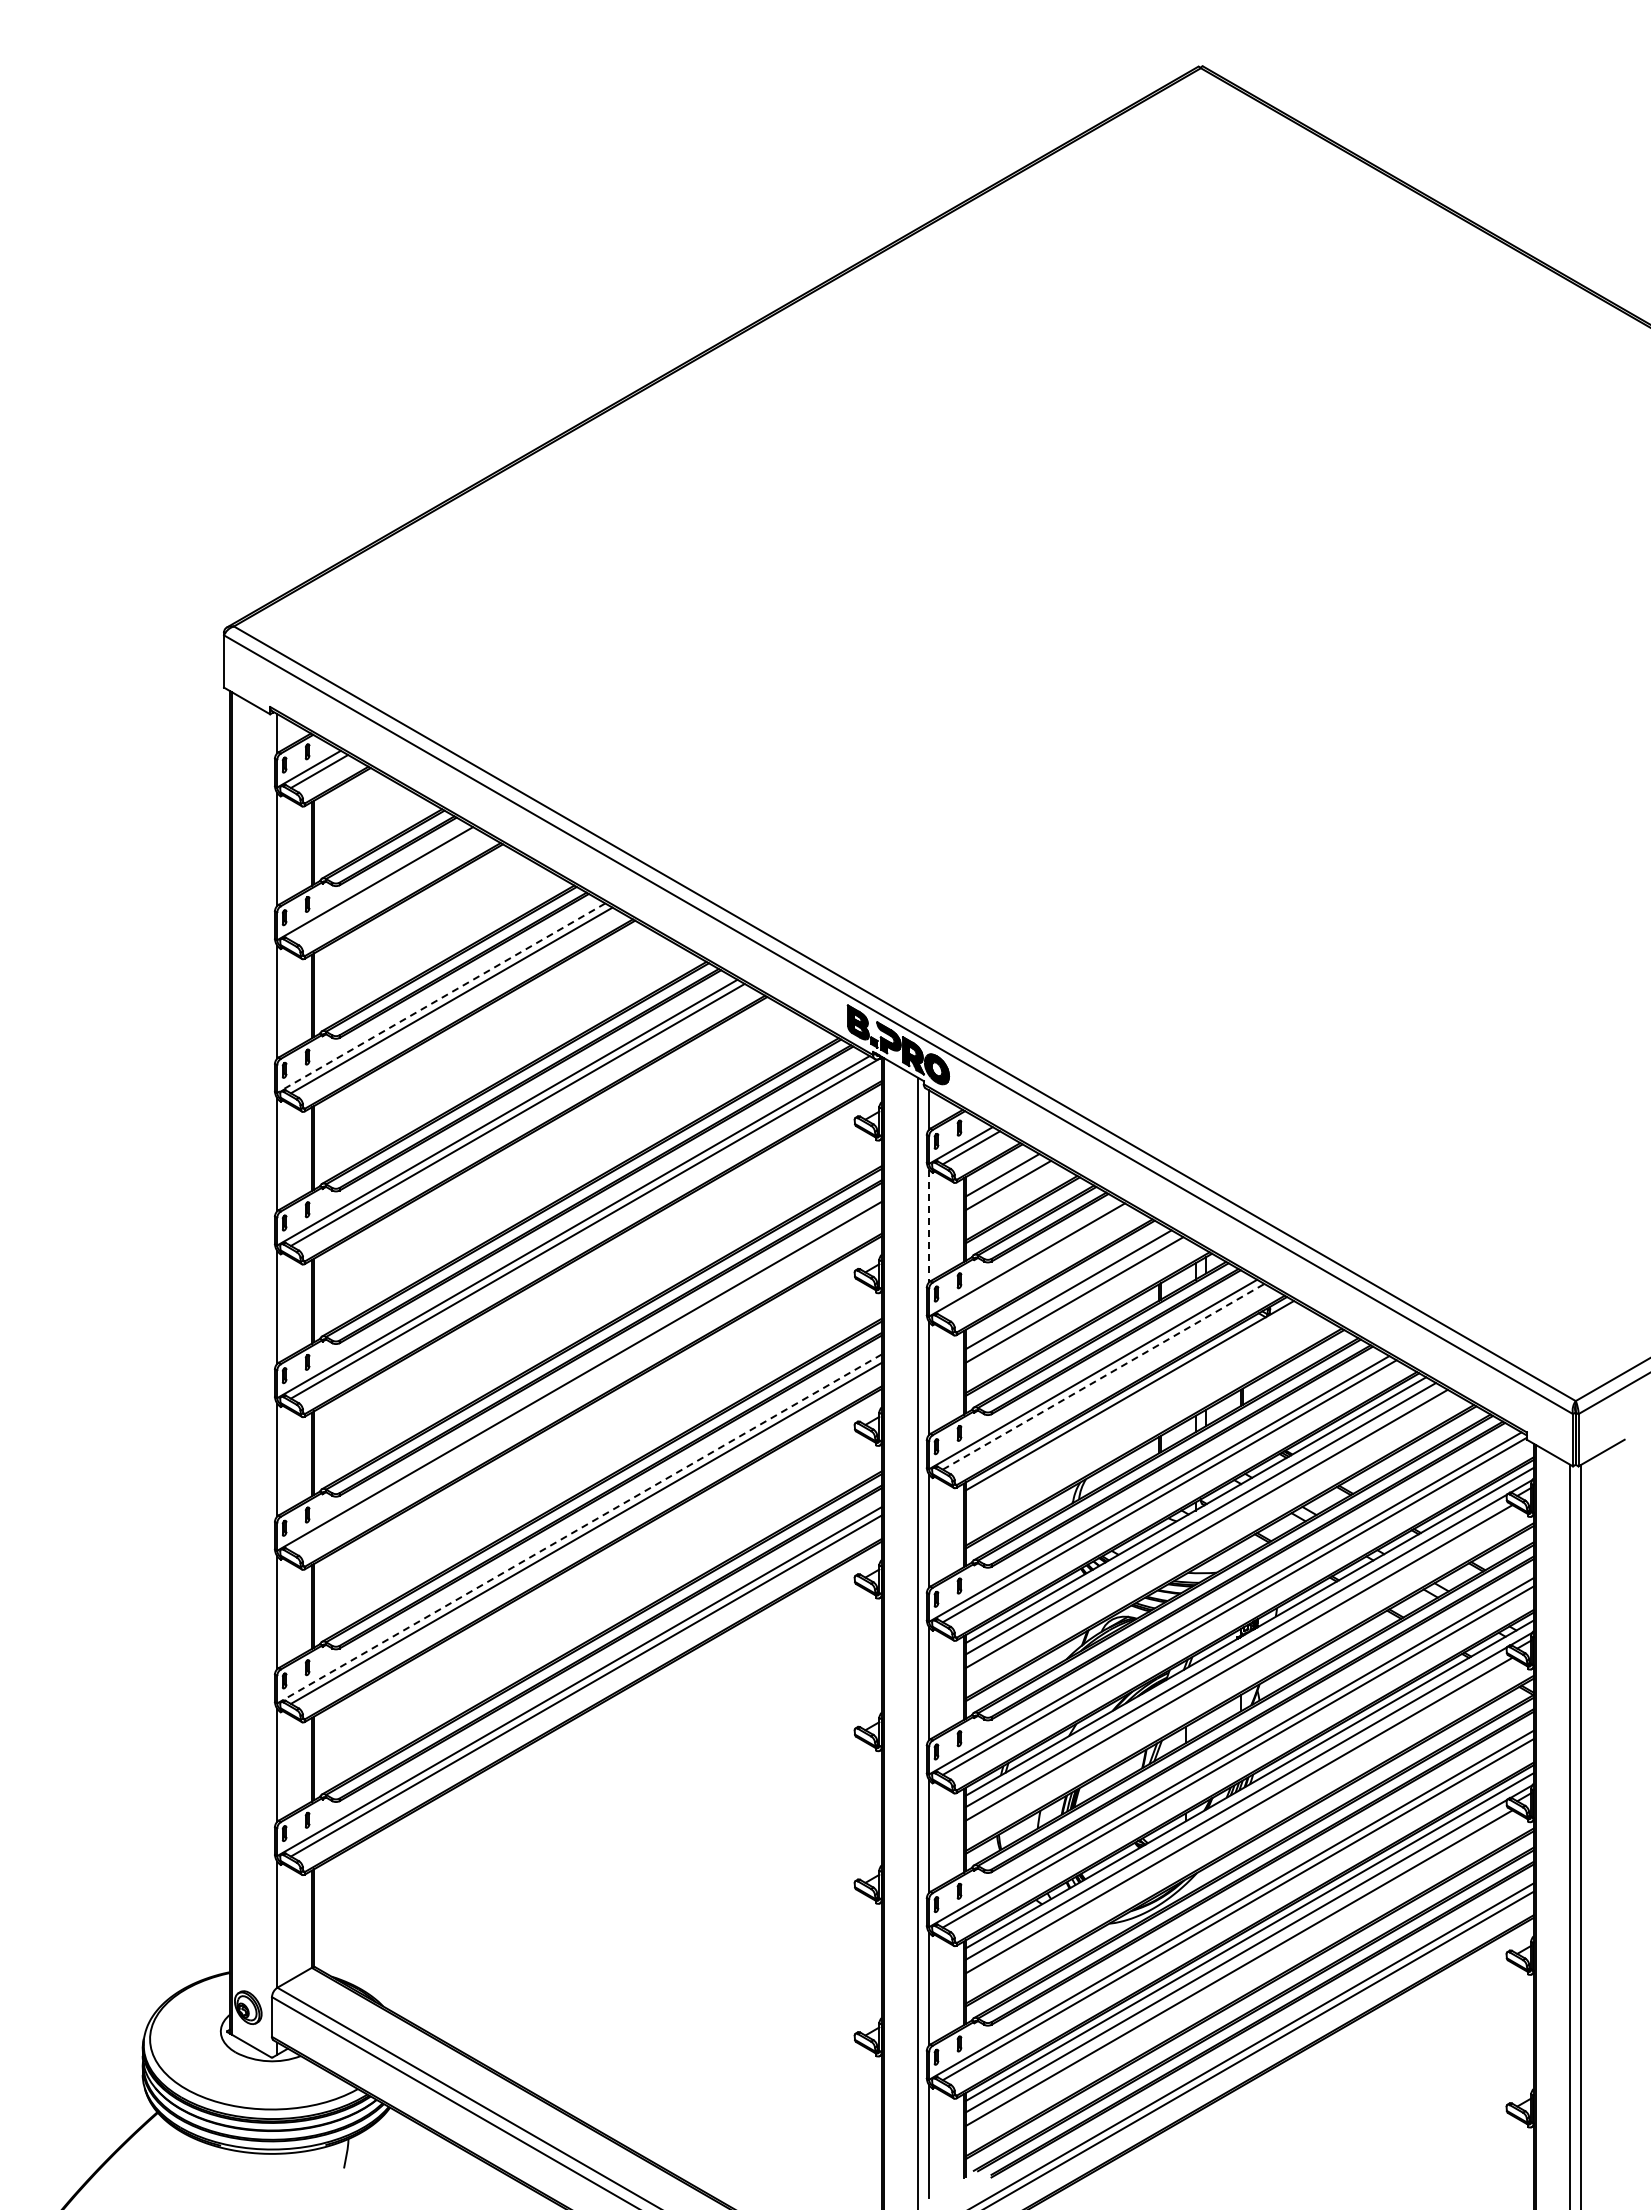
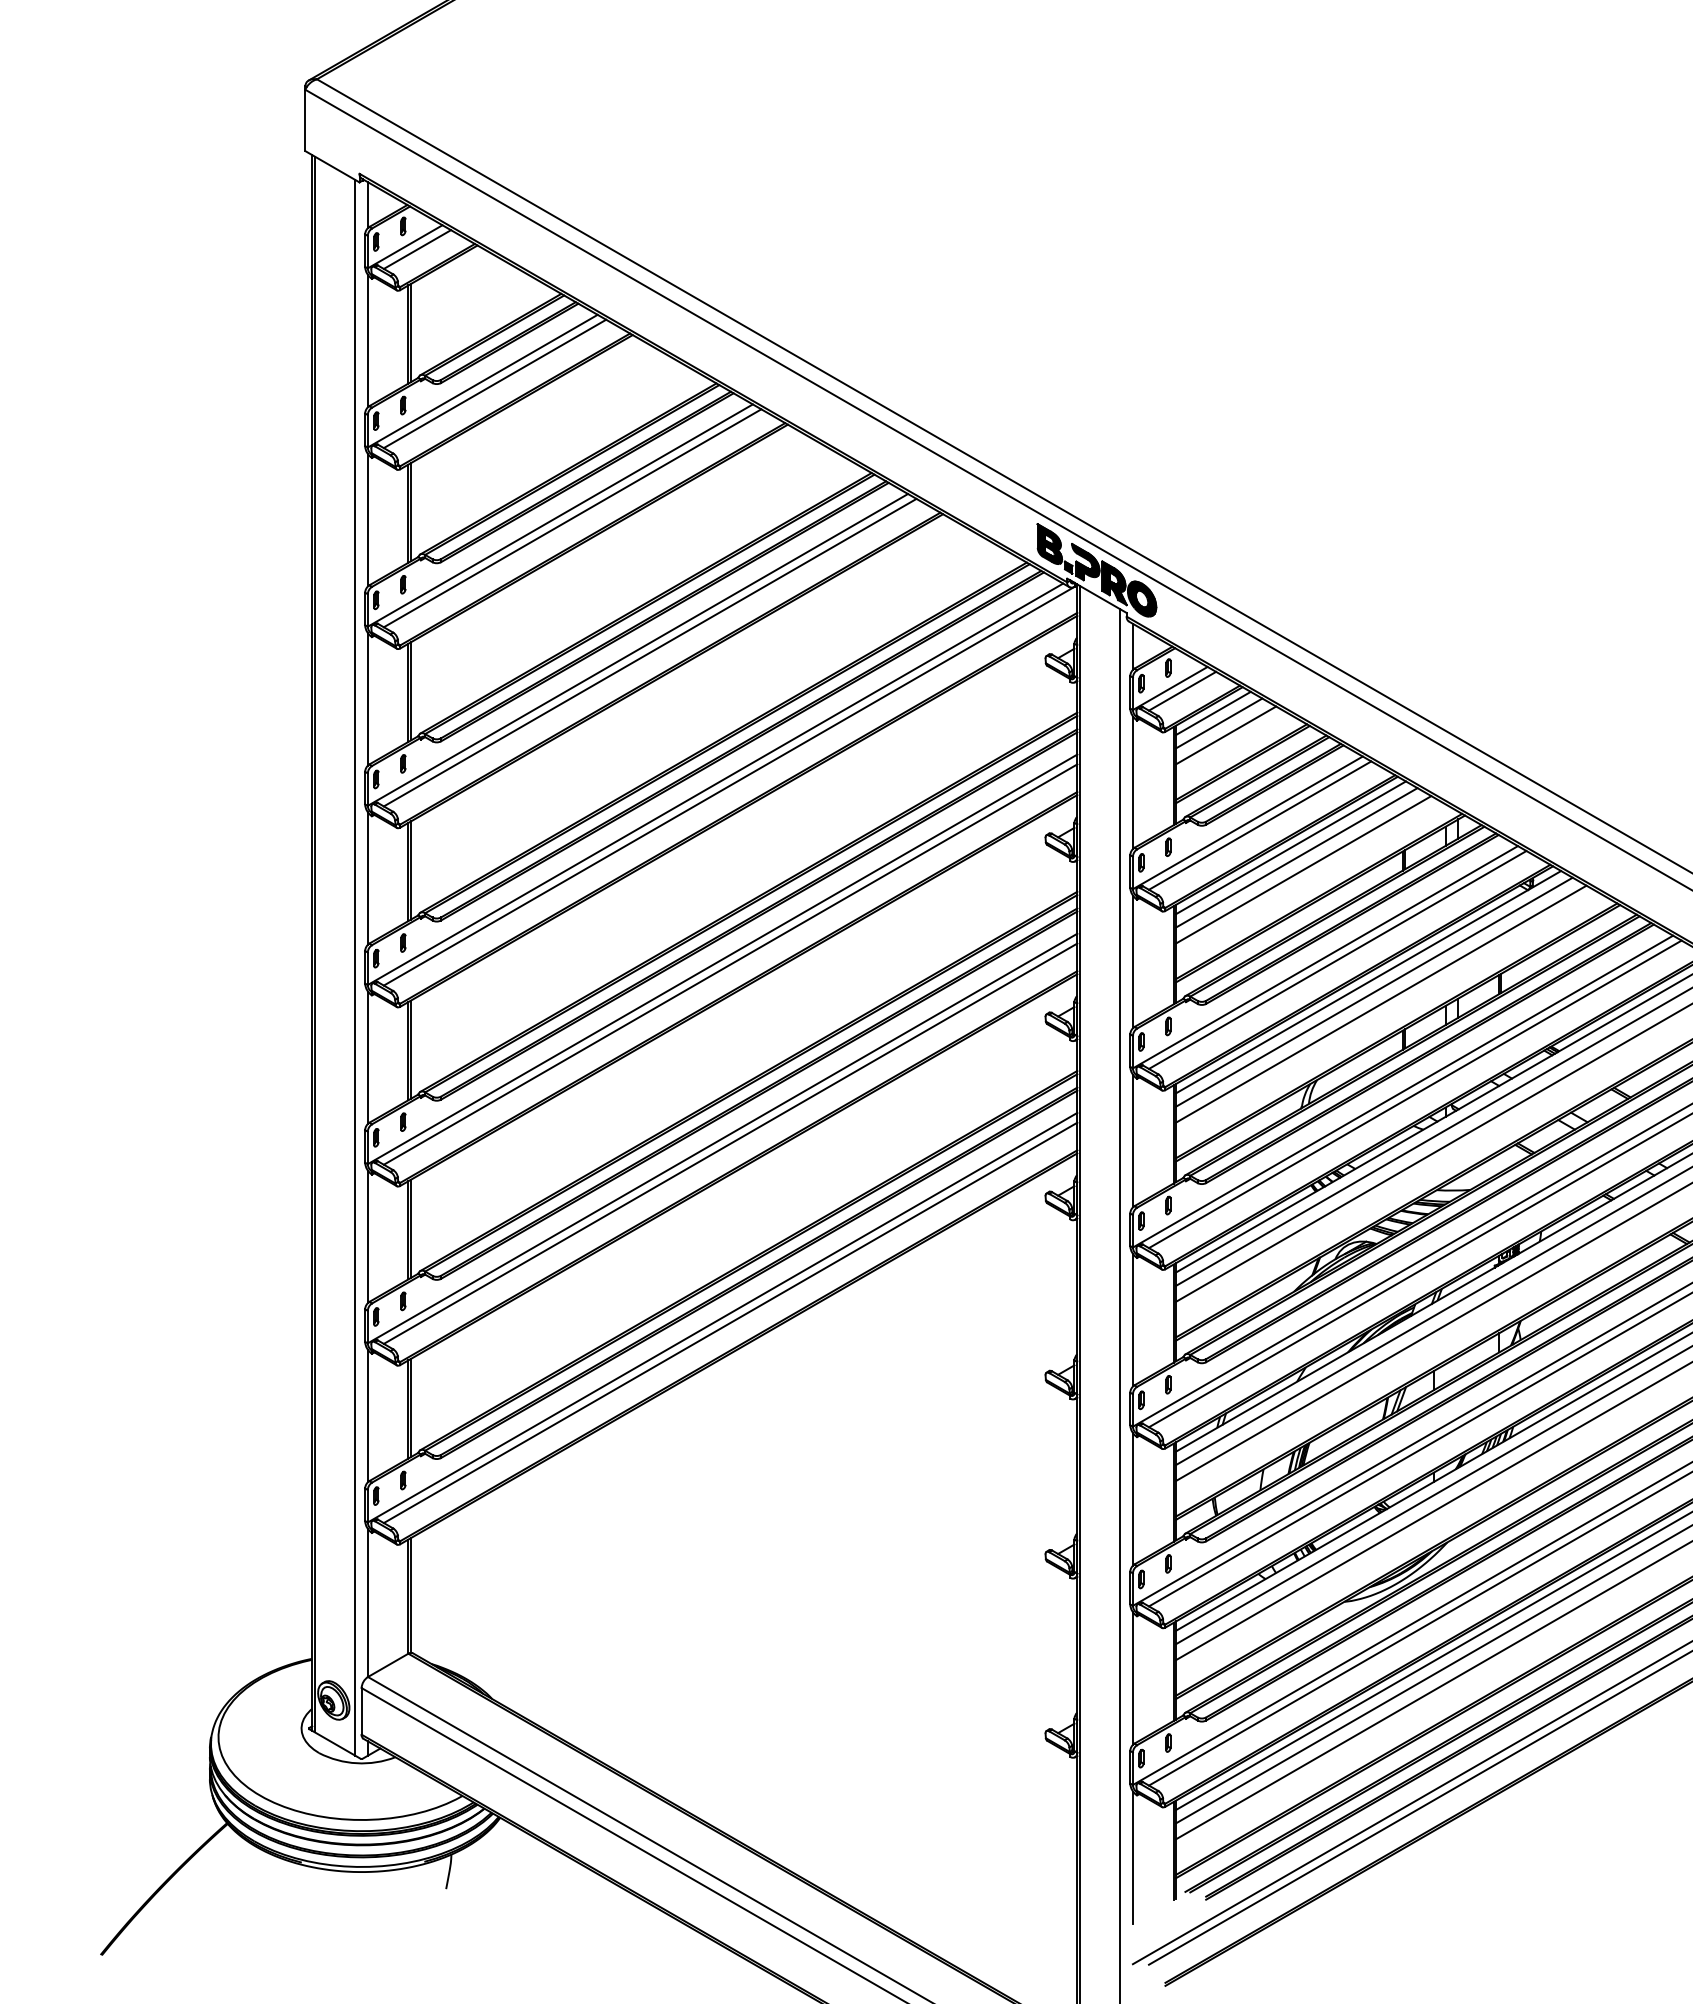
line: (385, 885) -> (494, 383), added
line: (440, 998) -> (559, 515), dashed -> solid
line: (997, 1166) -> (1213, 713), added
line: (929, 1226) -> (1133, 783), dashed -> solid
line: (1037, 1262) -> (1260, 825), added
line: (1063, 1280) -> (1290, 846), added
line: (1103, 1376) -> (1337, 959), dashed -> solid
line: (585, 1380) -> (729, 964), added
line: (266, 1383) -> (355, 967), added
line: (1134, 1403) -> (1373, 991), added
line: (1140, 1414) -> (1380, 1004), added
line: (579, 1529) -> (722, 1139), dashed -> solid

